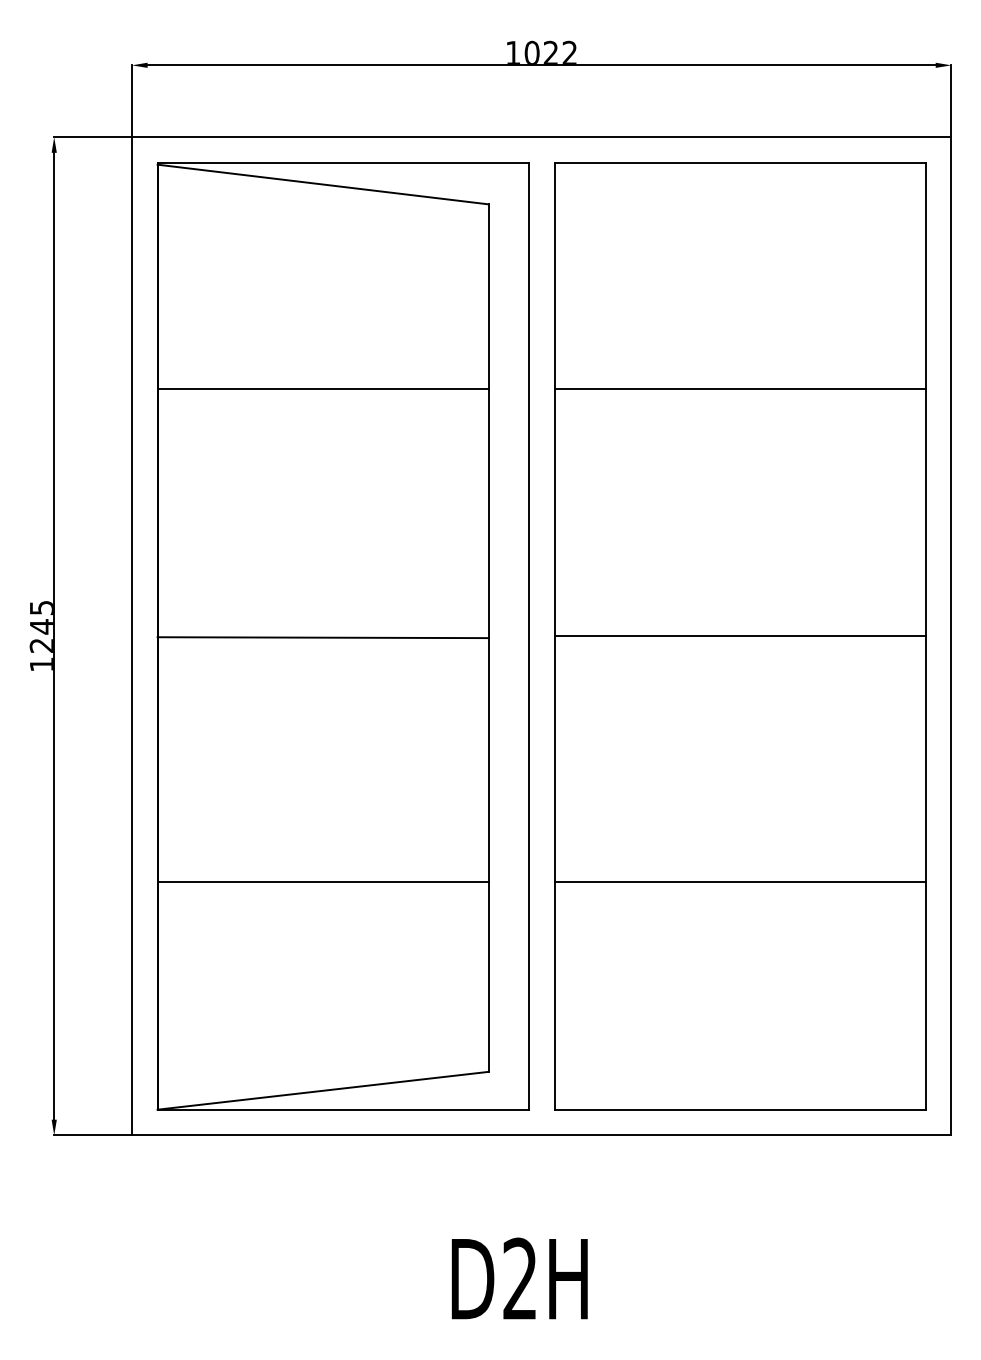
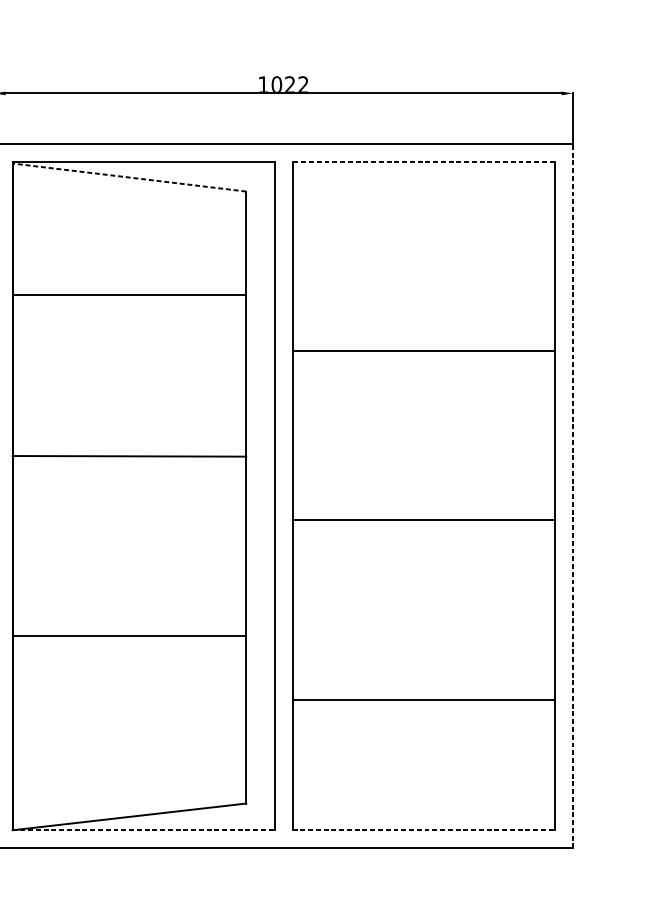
line: (740, 162) -> (423, 162), solid -> dashed
line: (323, 184) -> (129, 177), solid -> dashed
line: (322, 388) -> (128, 294), moved
line: (739, 388) -> (423, 351), moved
line: (951, 635) -> (572, 495), solid -> dashed
line: (739, 636) -> (423, 519), moved
line: (322, 637) -> (128, 456), moved
line: (322, 881) -> (128, 635), moved
line: (739, 881) -> (423, 699), moved
line: (343, 1109) -> (143, 830), solid -> dashed
line: (740, 1109) -> (423, 830), solid -> dashed

